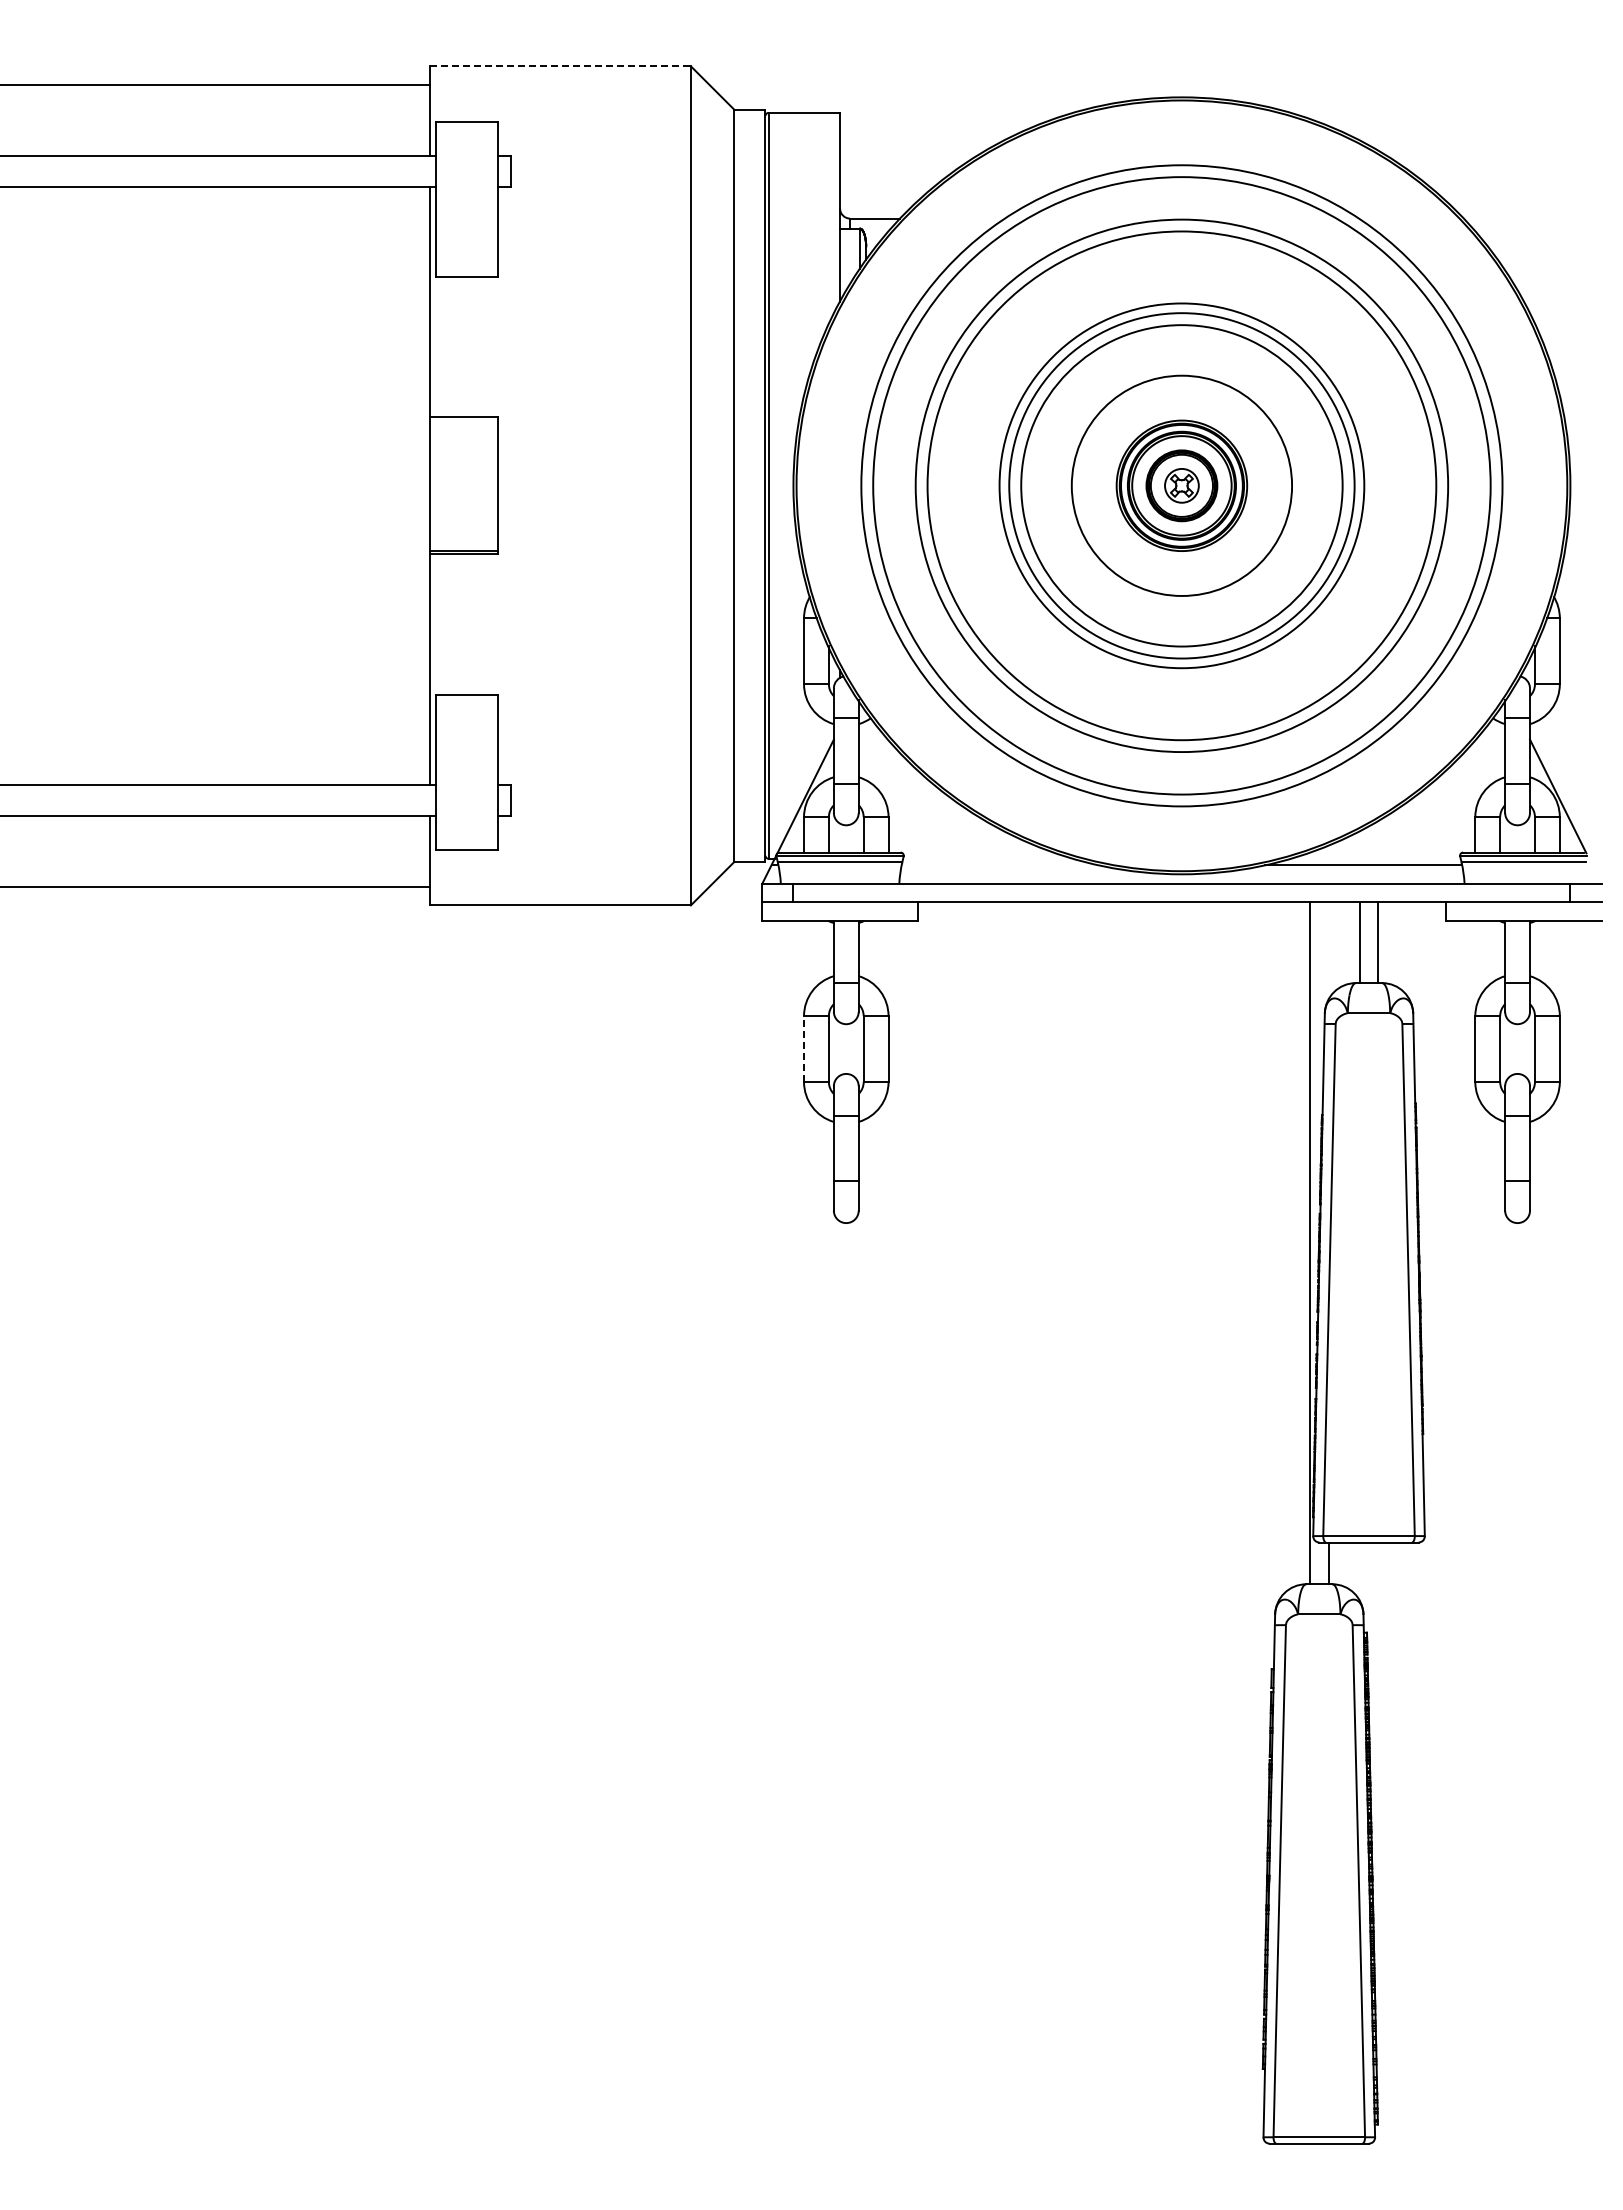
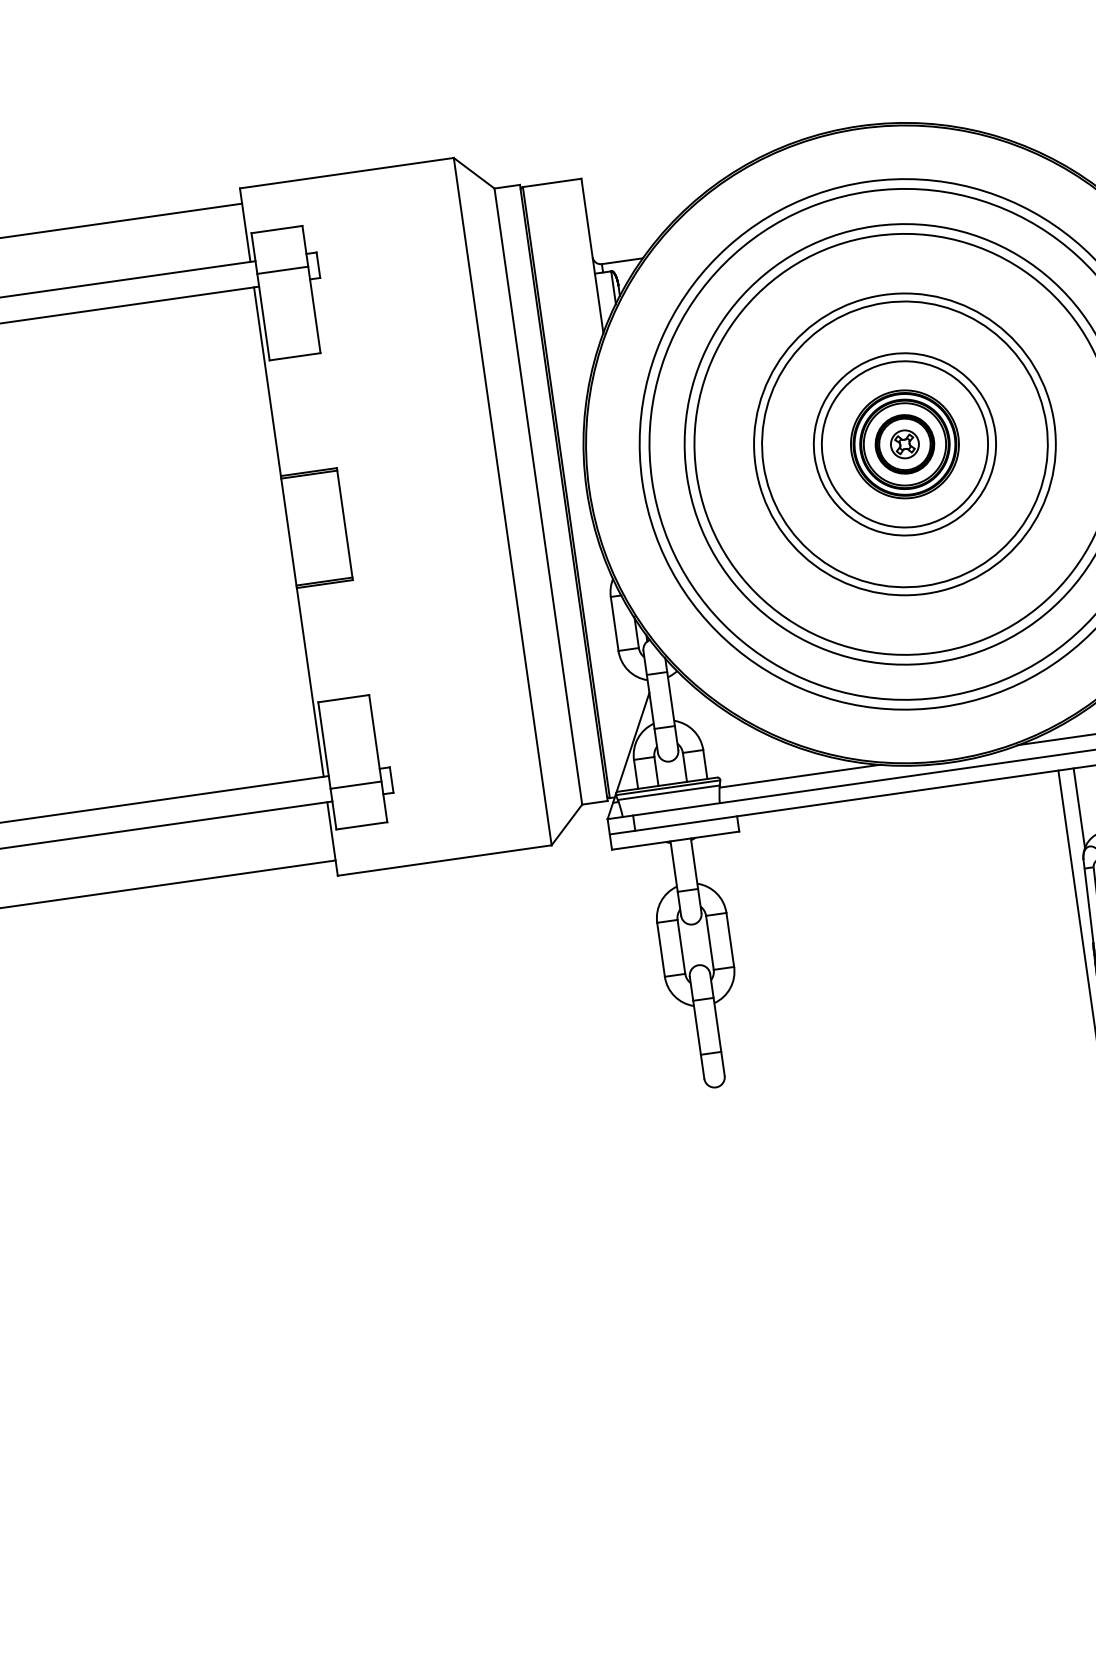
line: (560, 66) -> (347, 173), dashed -> solid
line: (467, 171) -> (283, 270), added
line: (463, 420) -> (308, 474), added
circle: (1181, 485) -> (904, 444), size x0.62
line: (467, 800) -> (356, 785), added
line: (999, 865) -> (799, 776), added
line: (1328, 950) -> (1079, 807), added
line: (804, 1049) -> (661, 950), dashed -> solid

